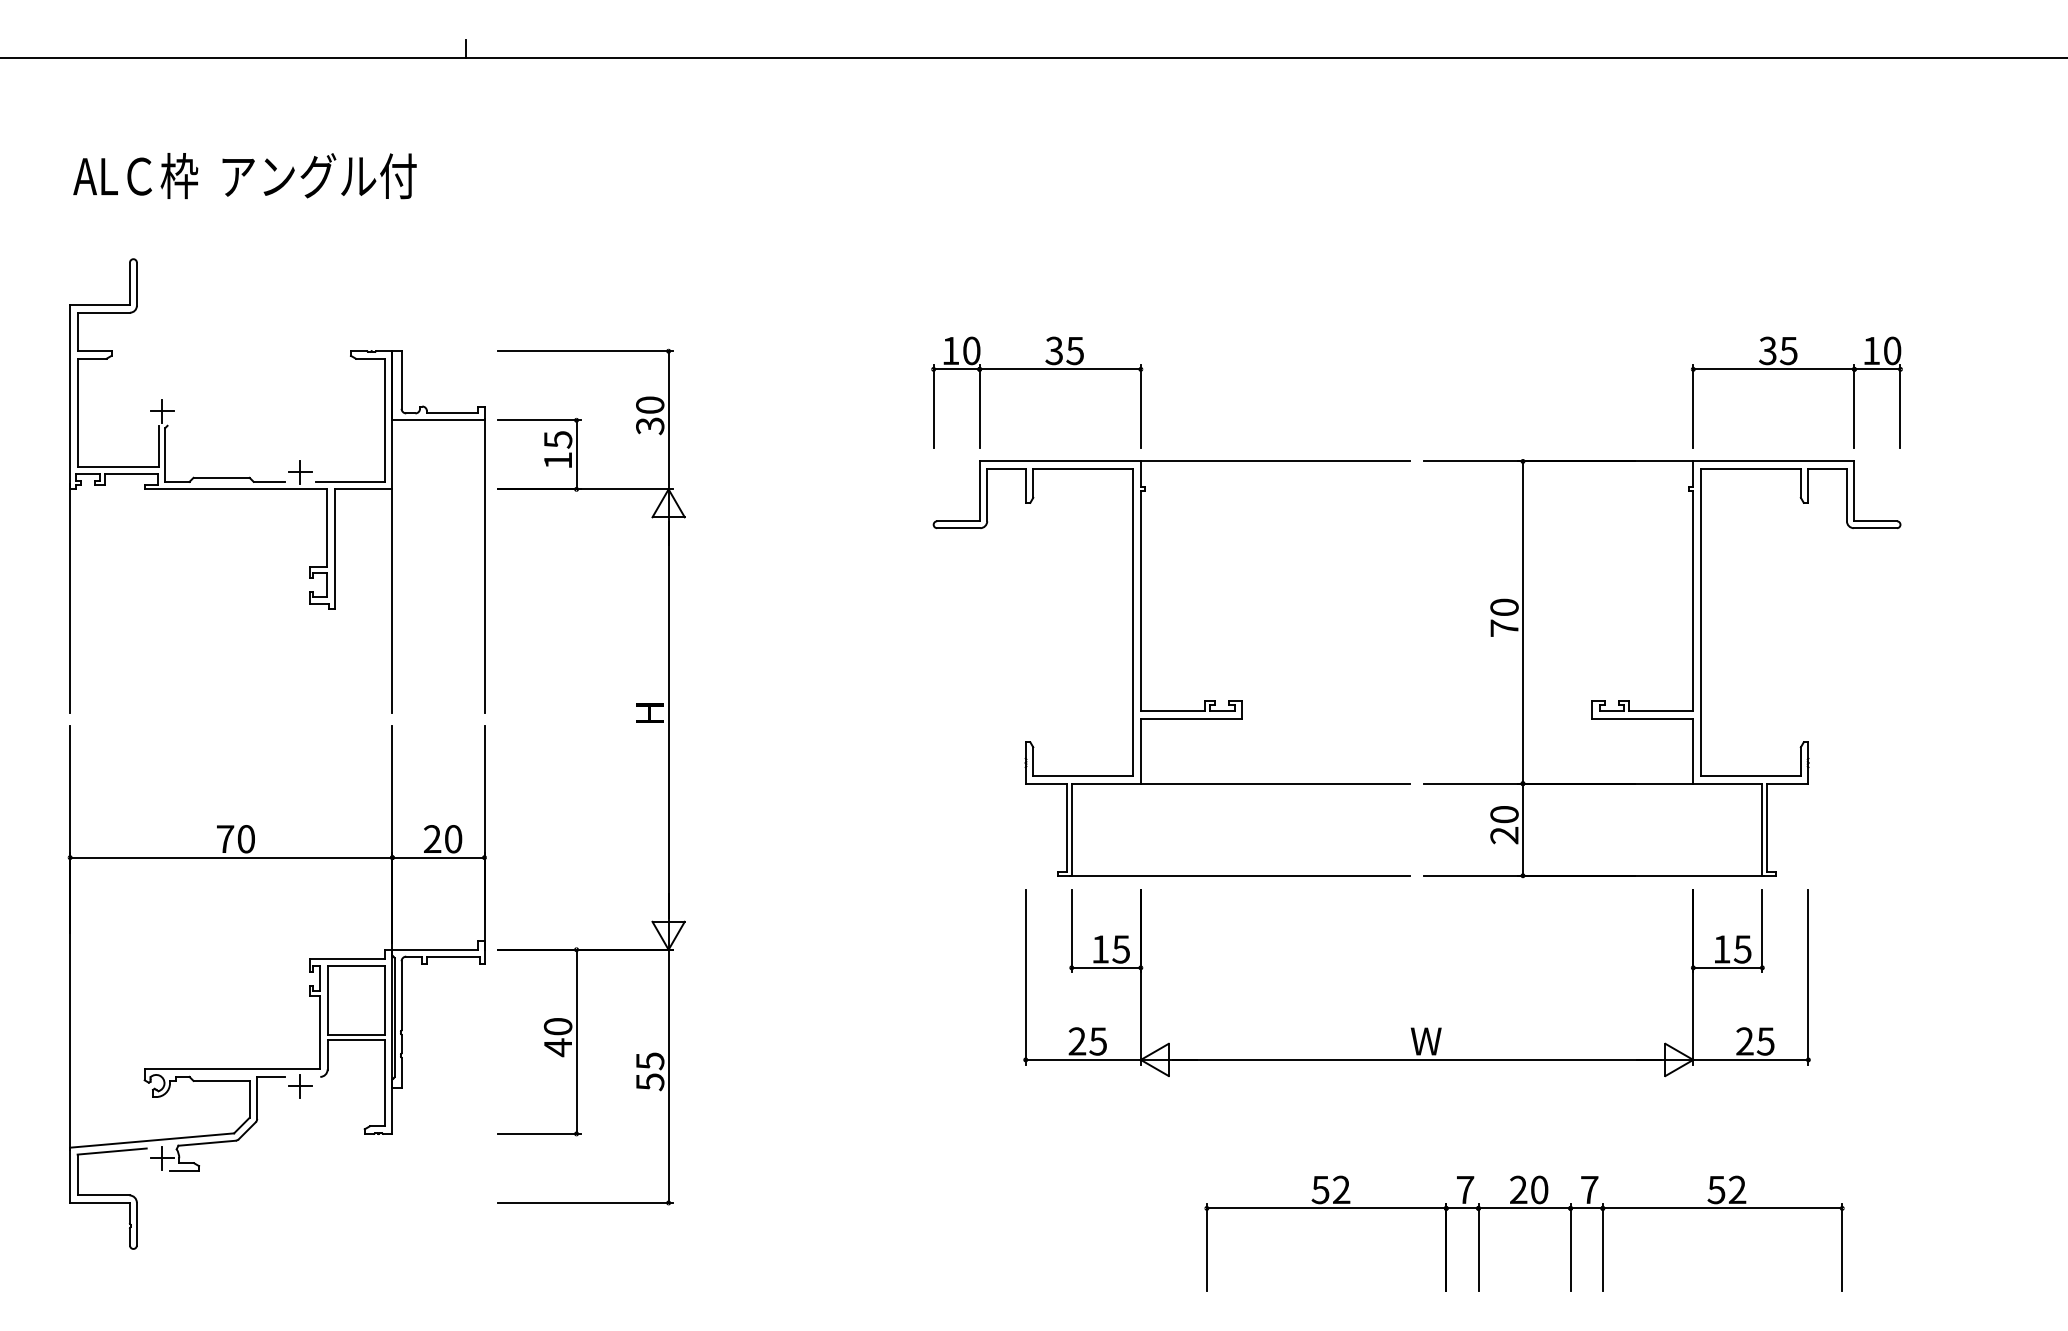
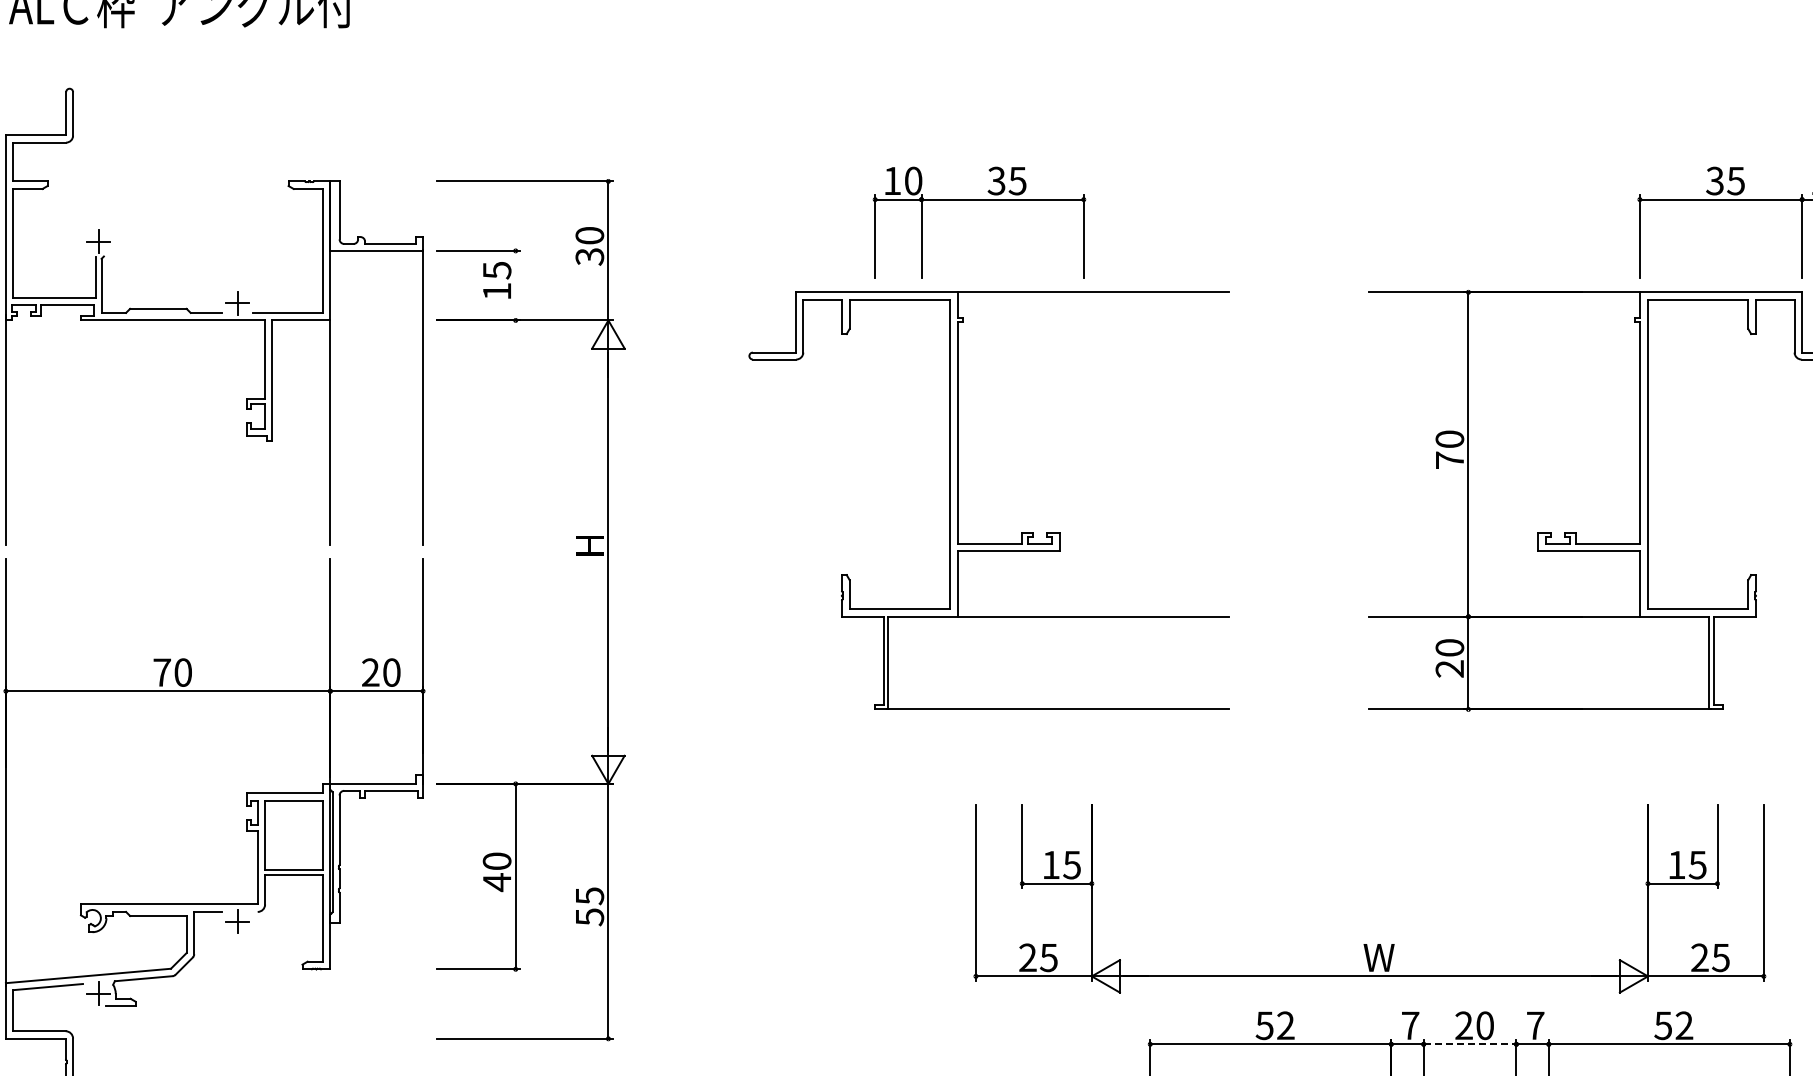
line: (576, 454) -> (515, 285), removed
part: (1141, 668) -> (958, 500), moved
part: (1413, 1027) -> (1366, 943), moved
line: (1525, 1208) -> (1471, 1044), solid -> dashed

